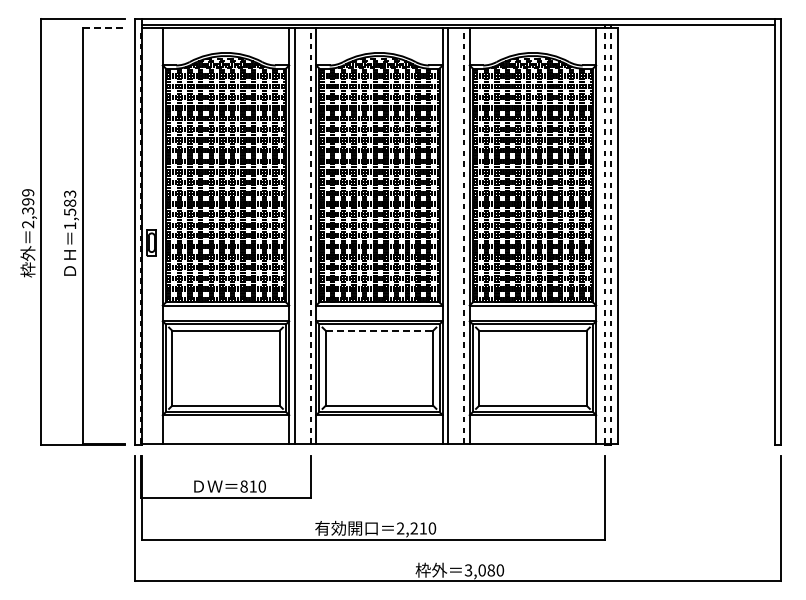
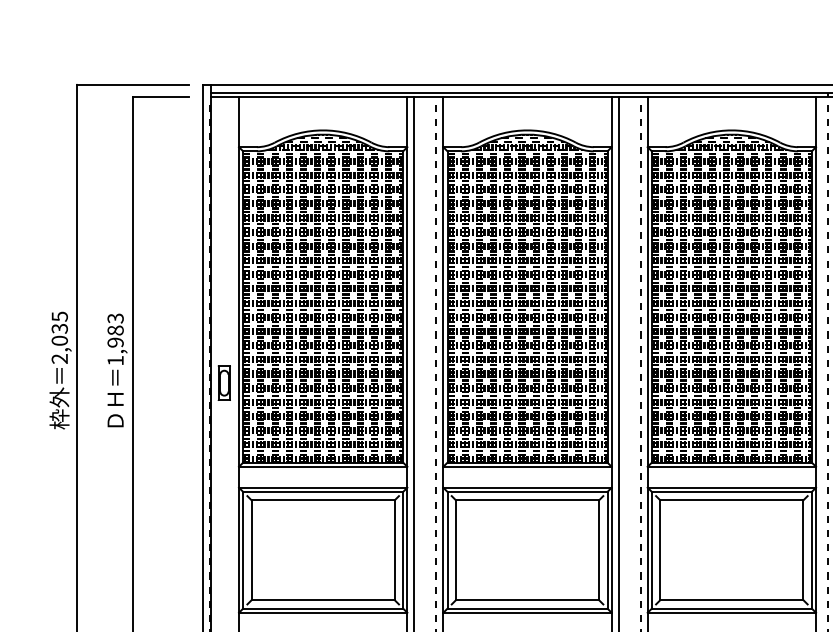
line: (103, 27) -> (160, 96), dashed -> solid
text: (28, 201) -> (60, 328), 2,399 -> 2,035
text: (70, 212) -> (116, 342), 1,583 -> 1,983
line: (379, 330) -> (527, 500), dashed -> solid

